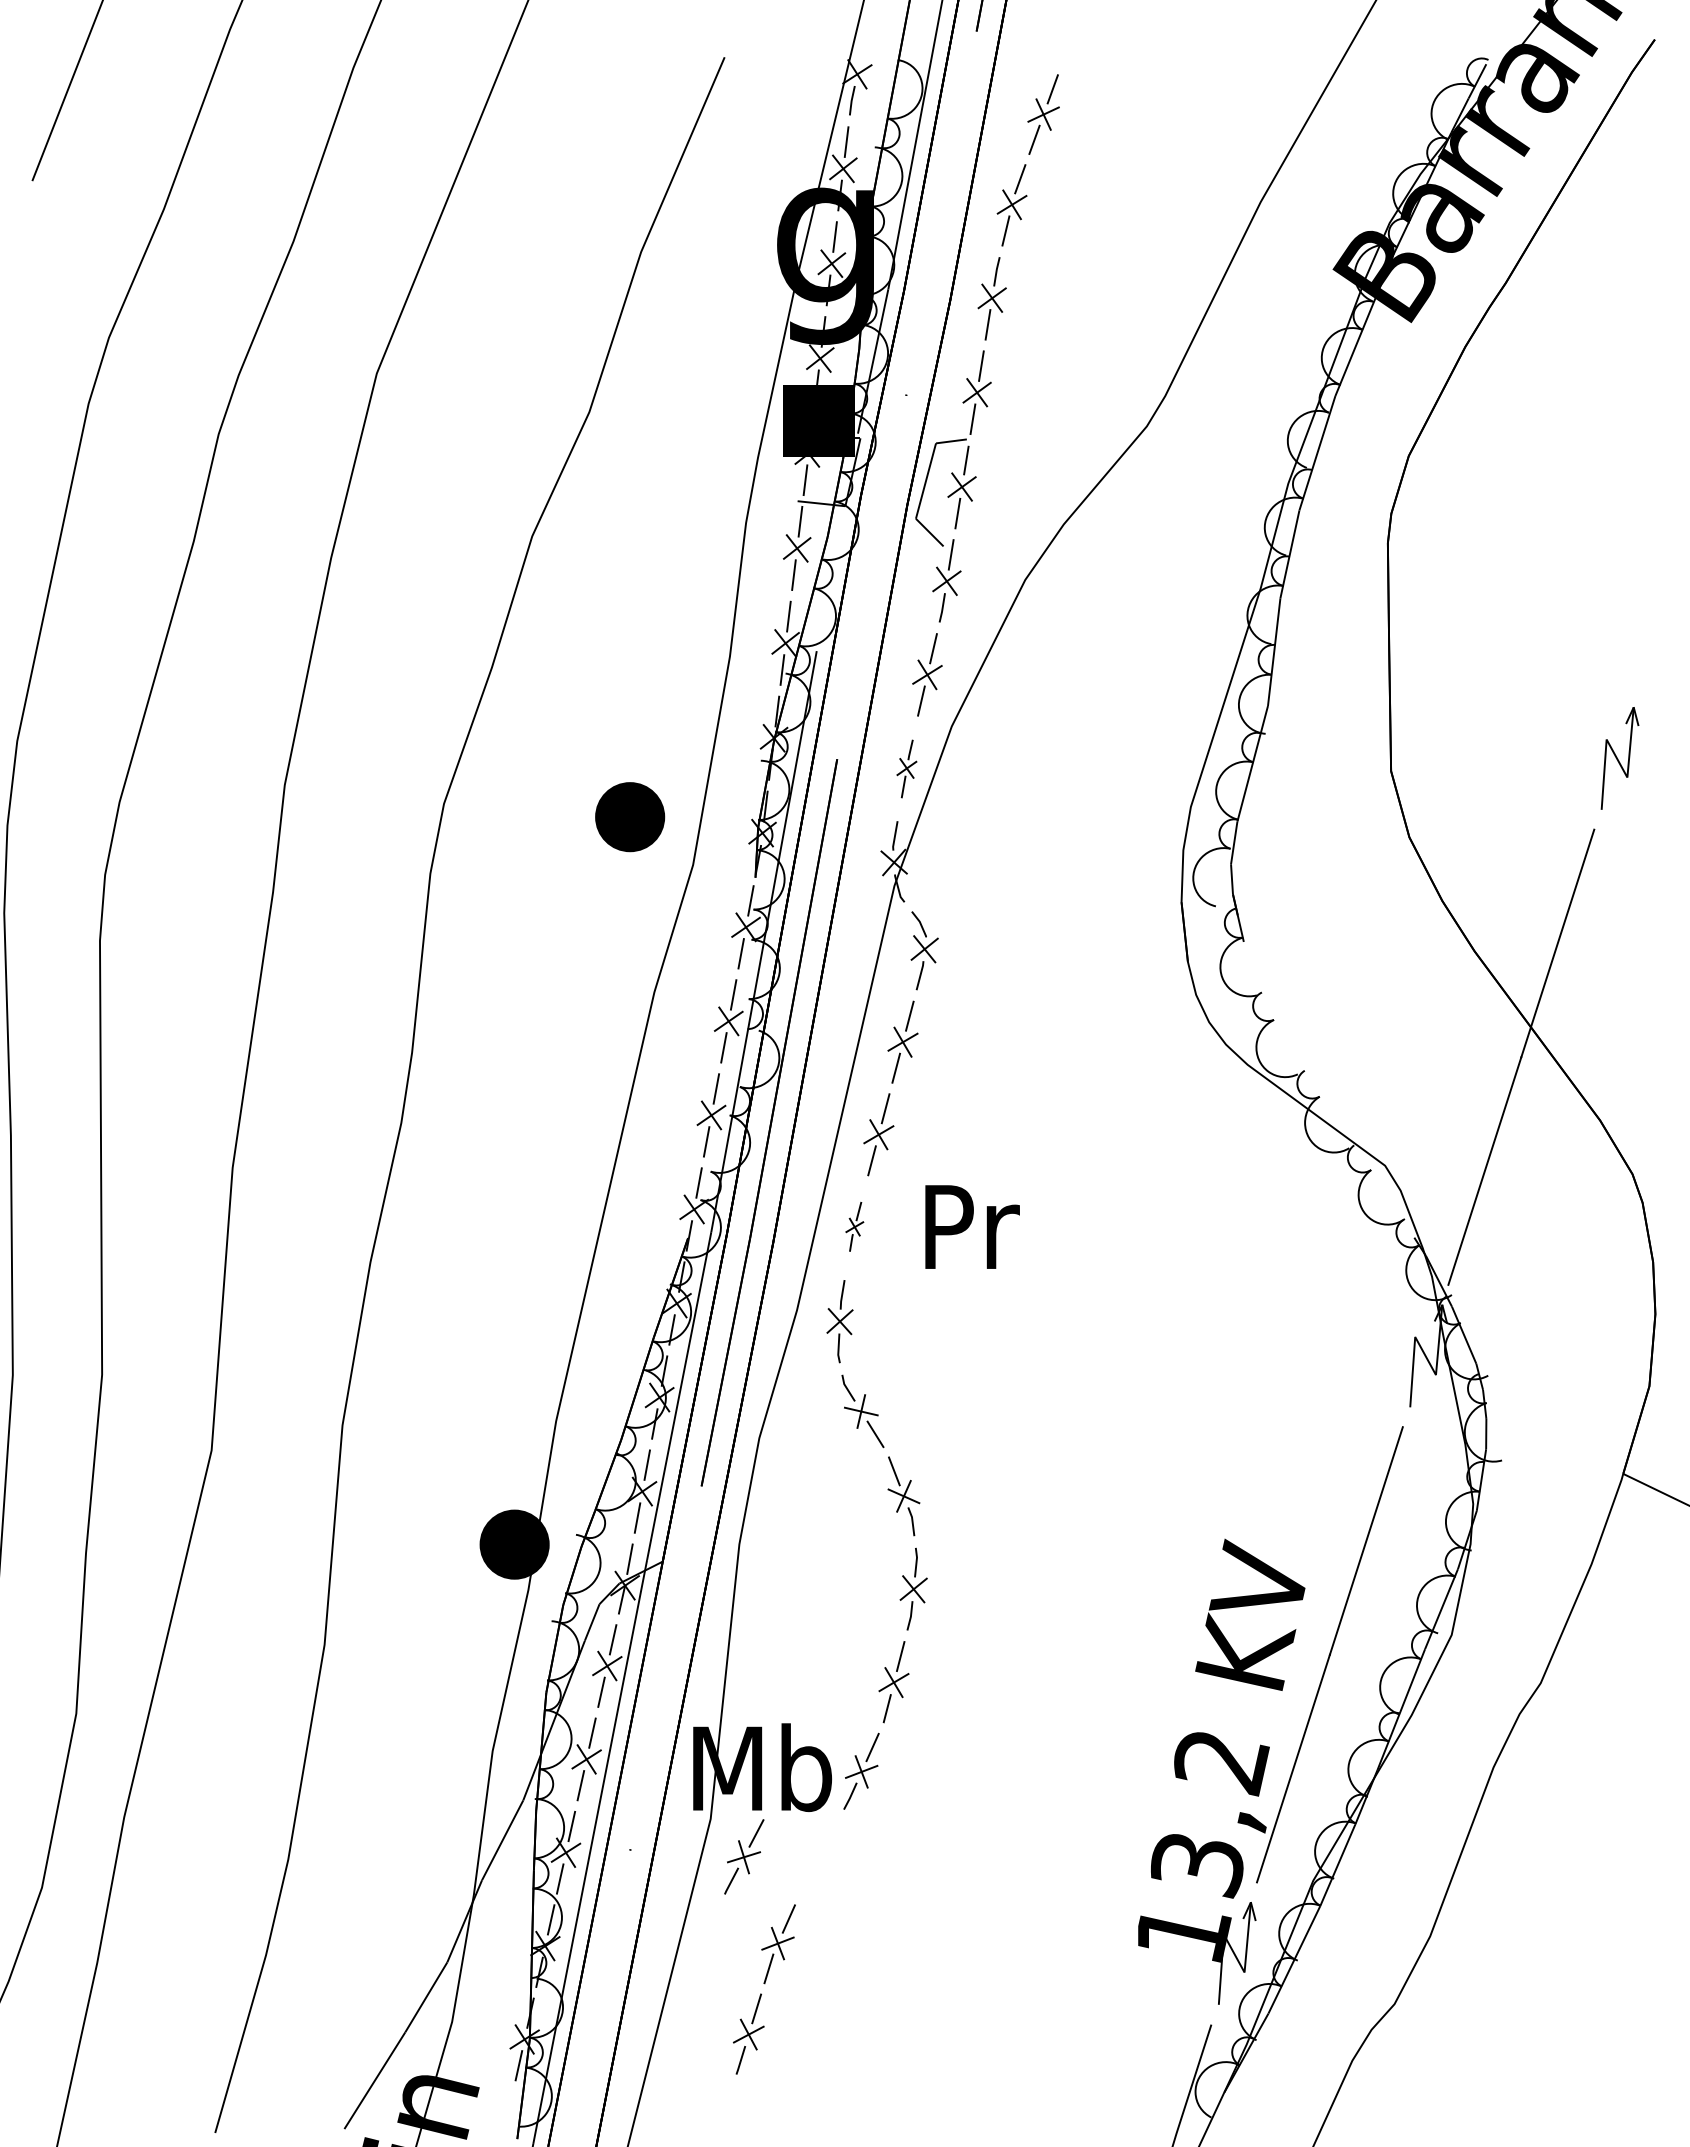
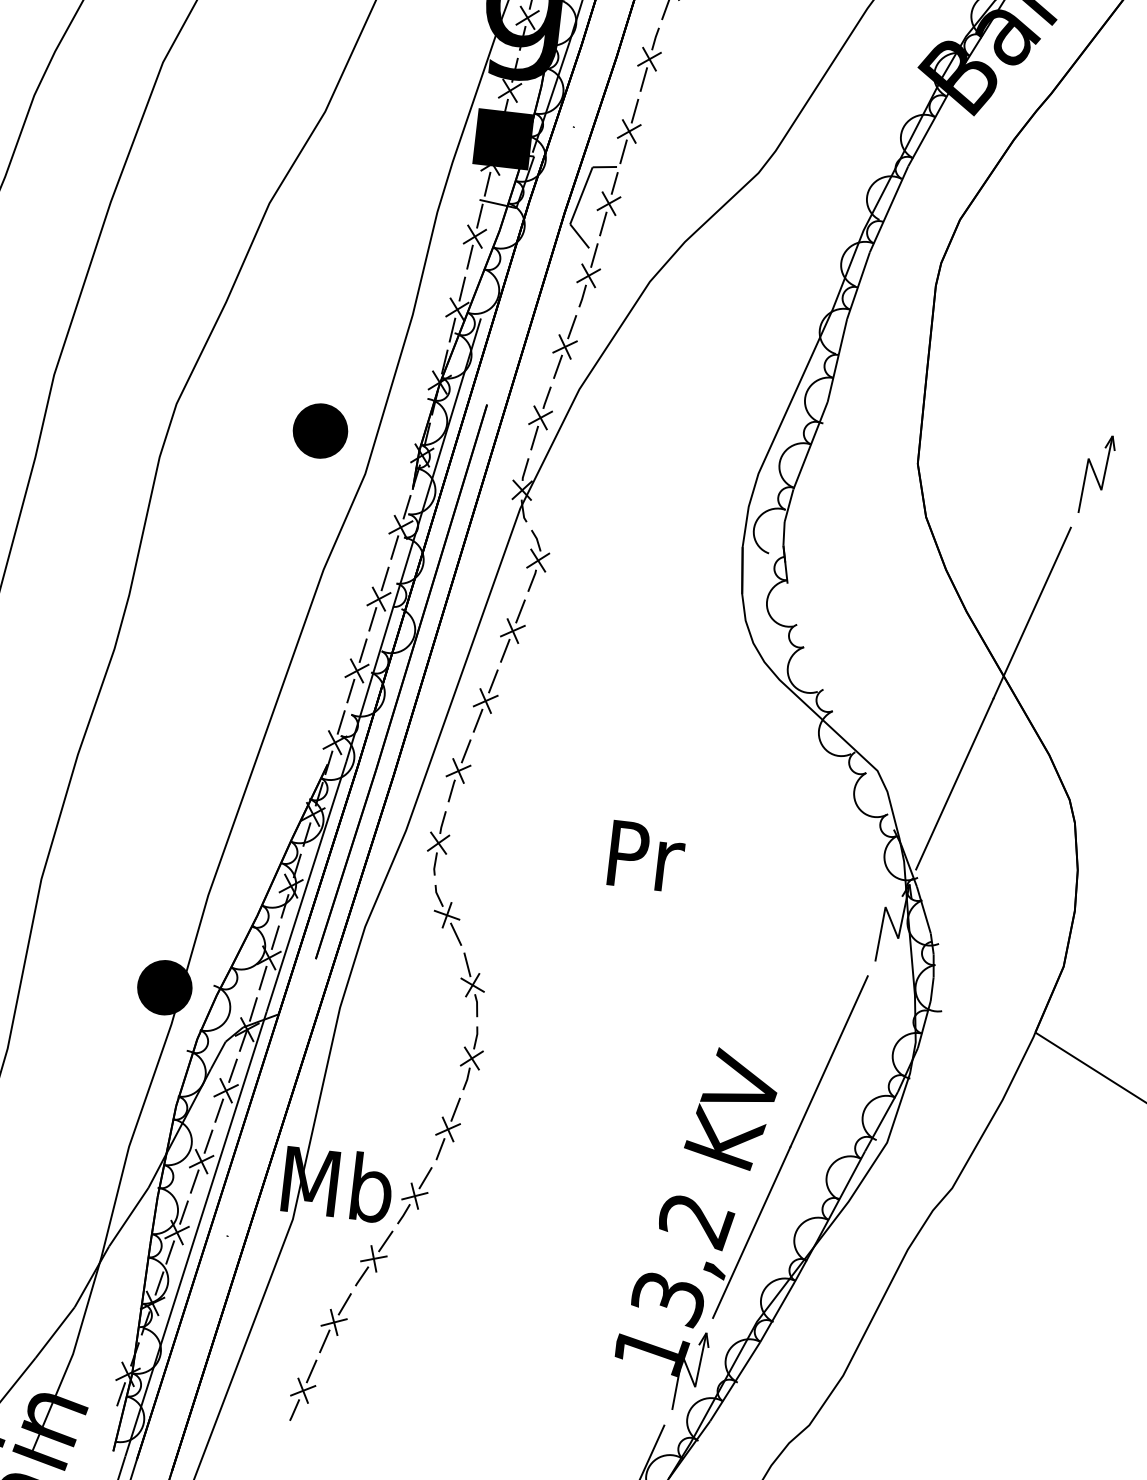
part: (906, 768) -> (540, 418), size x1.43
part: (854, 1226) -> (458, 770), size x1.67
text: (972, 1226) -> (646, 856), moved
part: (744, 1856) -> (374, 1258), moved

